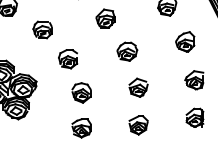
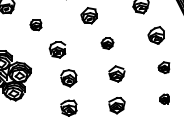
part: (42, 29) -> (35, 24), size x0.7
part: (127, 51) -> (107, 43), size x0.7
part: (194, 80) -> (164, 67), size x0.7
part: (194, 117) -> (164, 98), size x0.6

